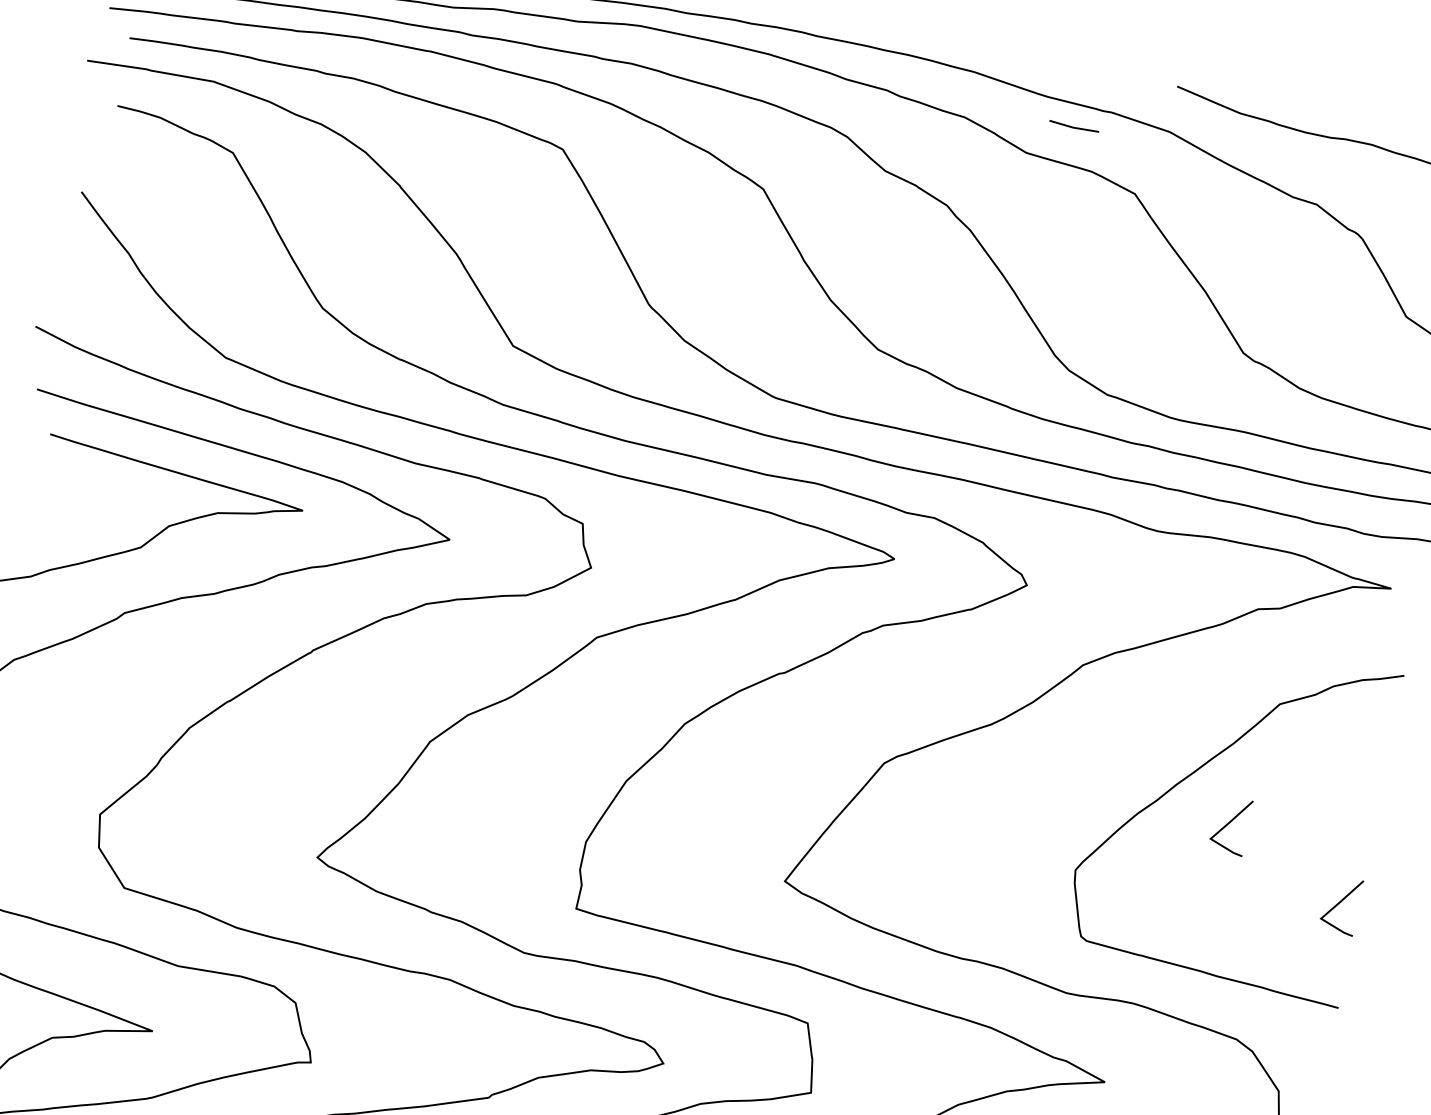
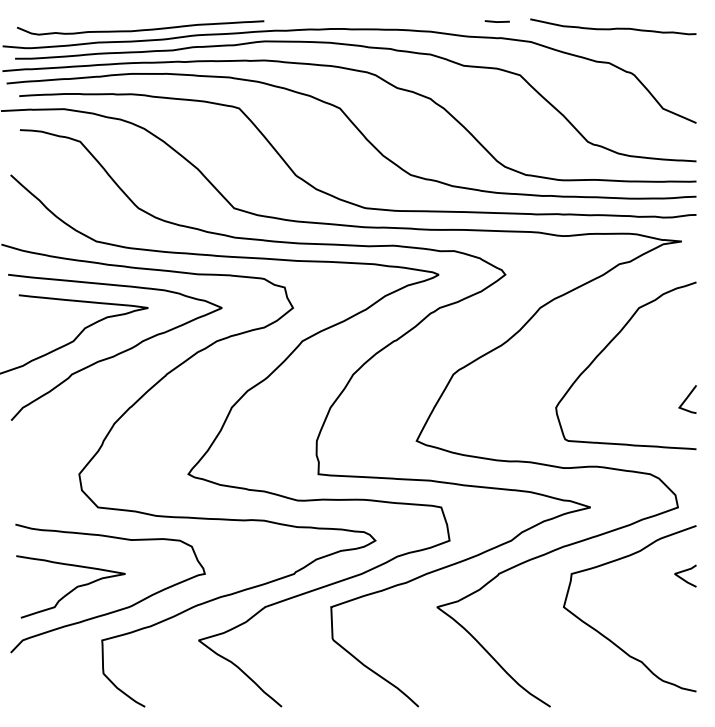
line: (1072, 126) -> (496, 21), moved
line: (1229, 825) -> (626, 371), removed

